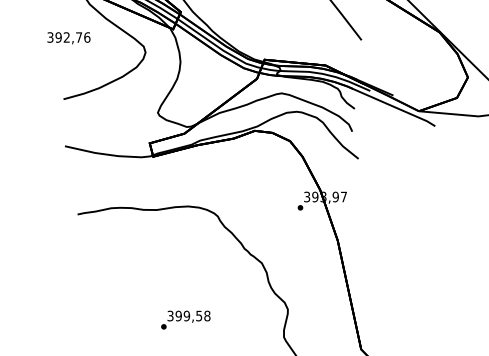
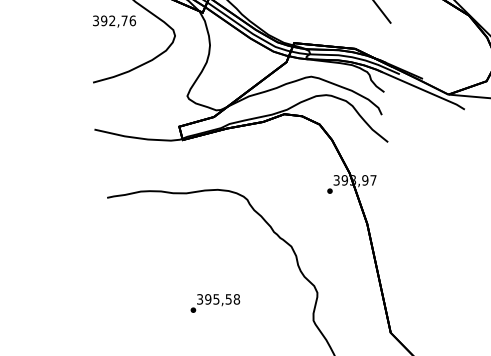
text: (68, 38) -> (114, 21), moved
text: (186, 316) -> (216, 299), 399,58 -> 395,58

